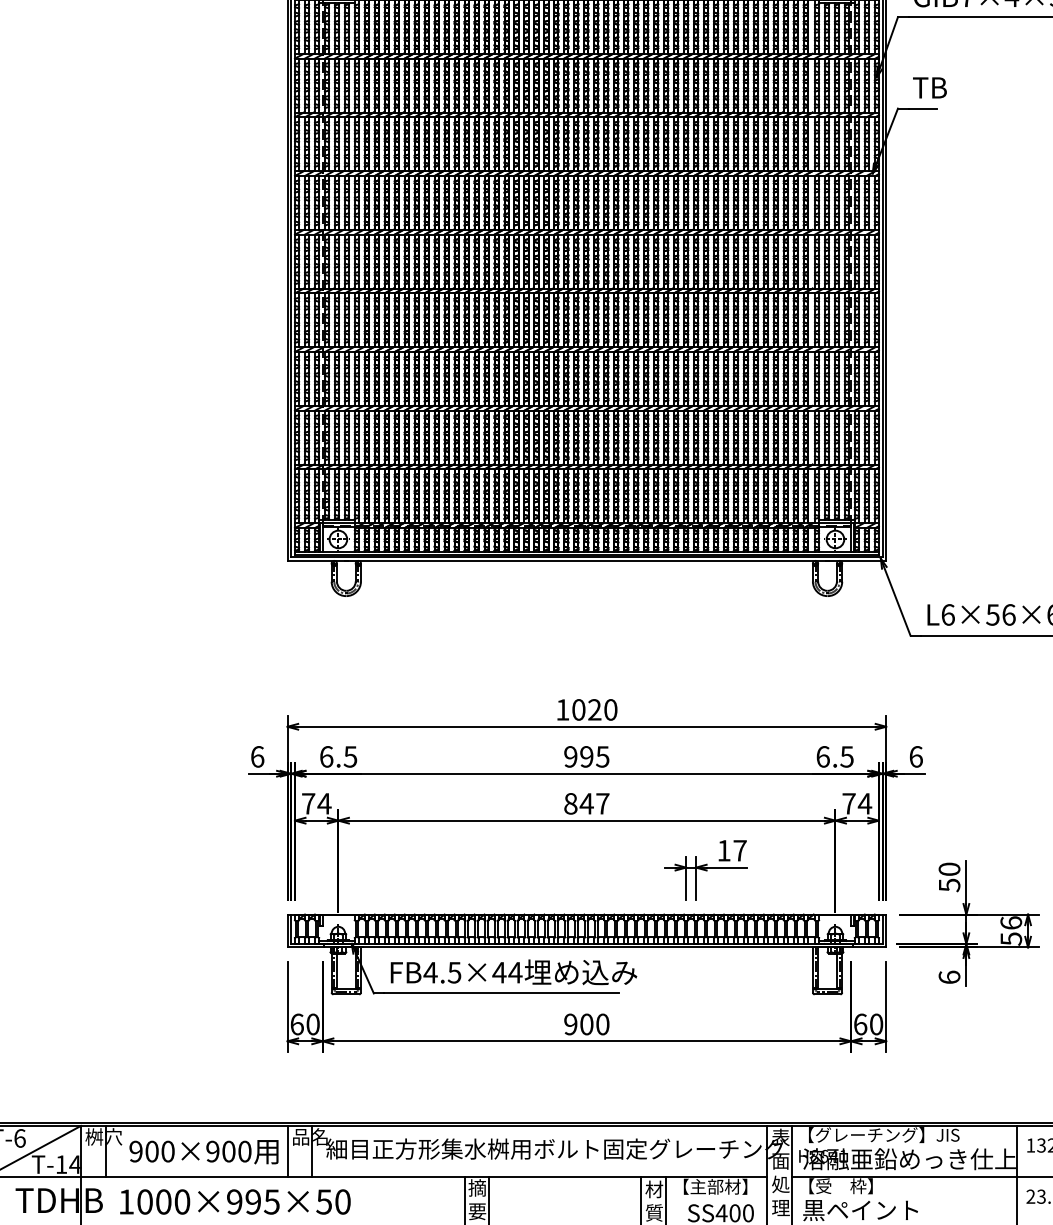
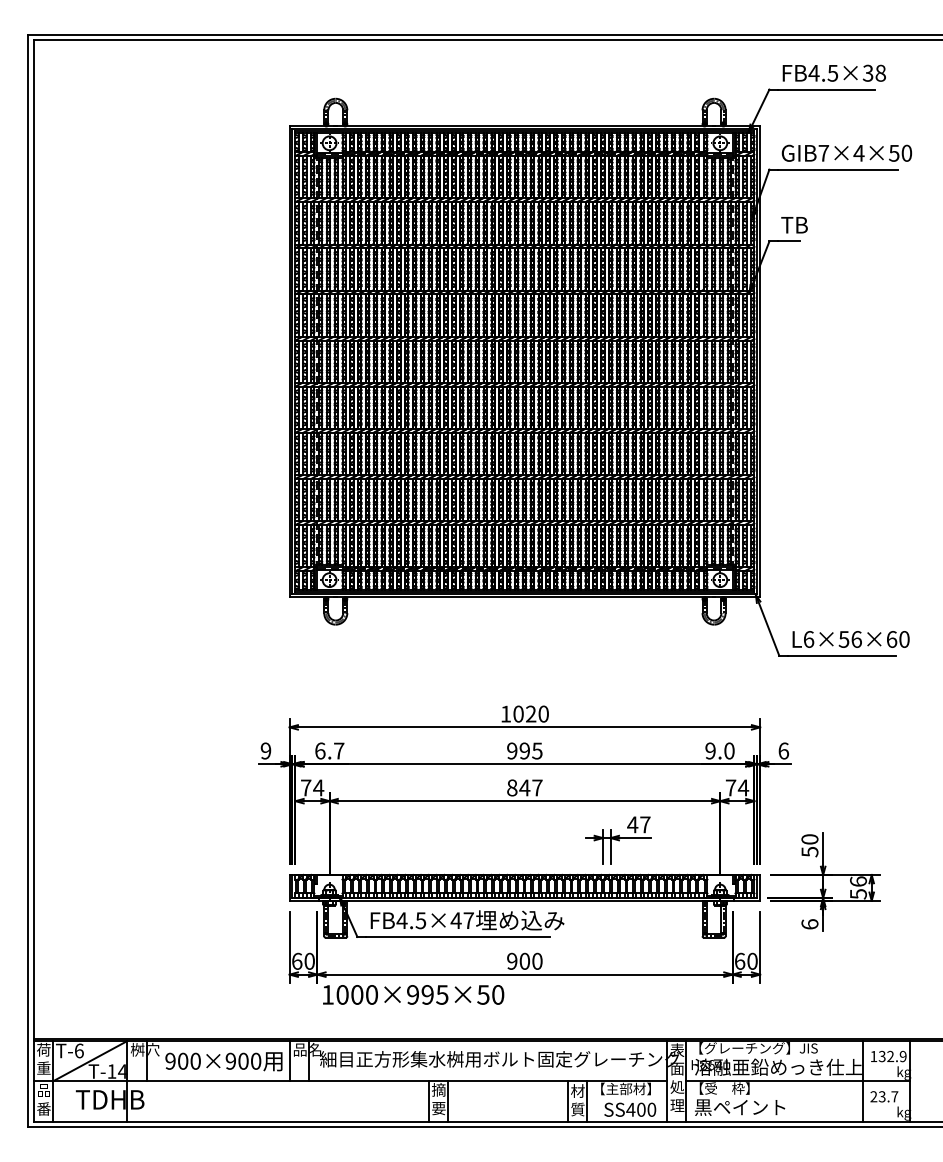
text: (256, 756) -> (265, 750), 6 -> 9
text: (349, 756) -> (338, 750), 6.5 -> 6.7
text: (834, 756) -> (719, 750), 6.5 -> 9.0
text: (723, 850) -> (632, 824), 17 -> 47
text: (515, 972) -> (468, 920), FB4.5×44 -> FB4.5×47
text: (235, 1201) -> (413, 994), moved

